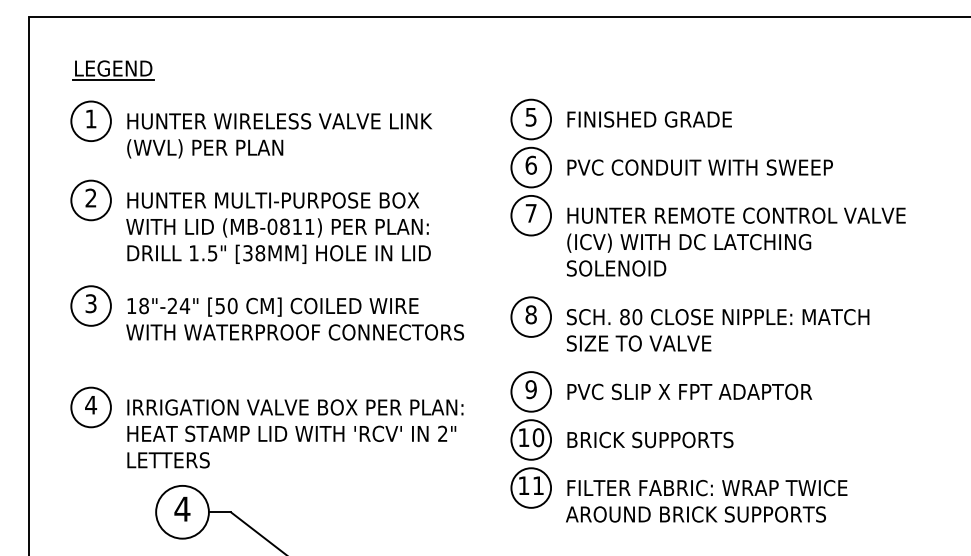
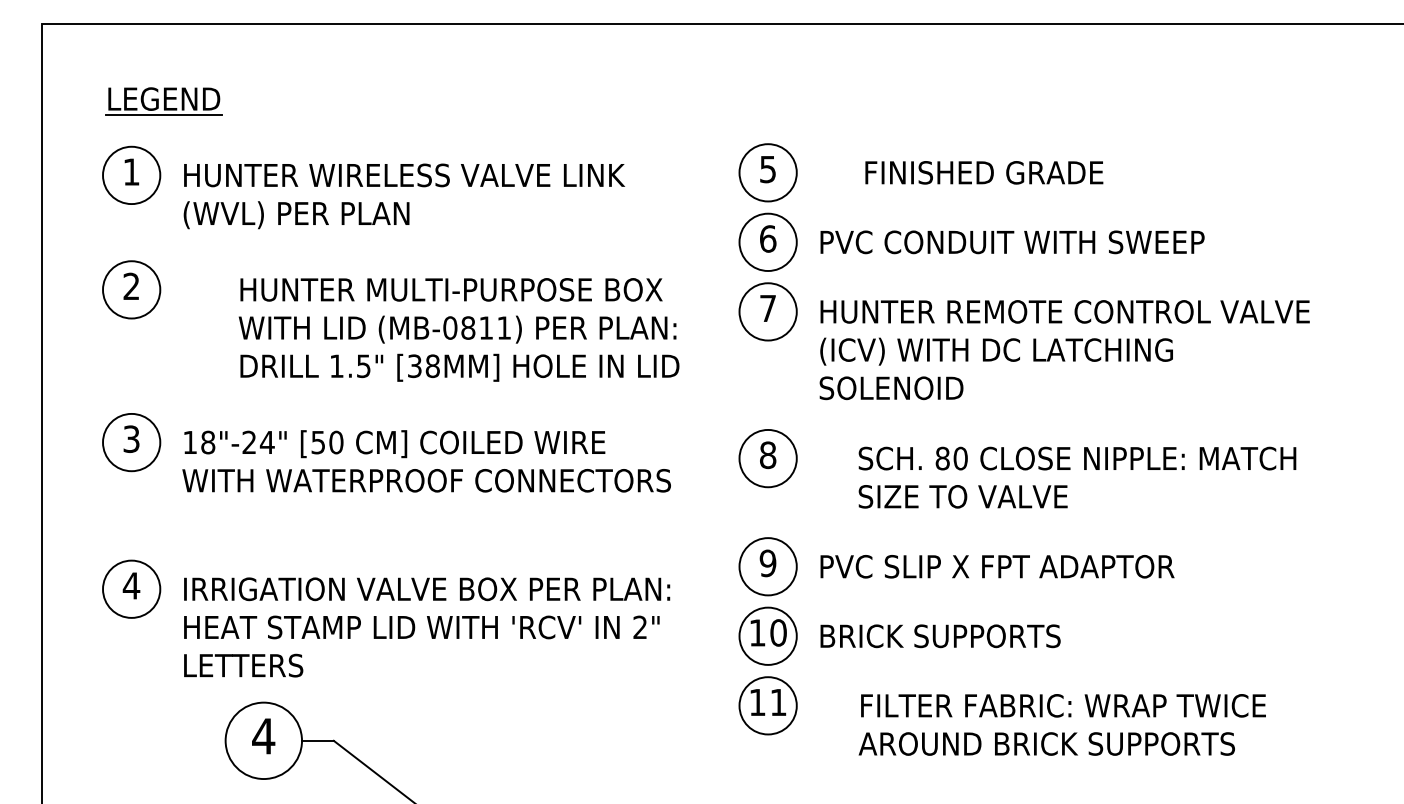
text: (649, 119) -> (984, 172), moved
text: (278, 227) -> (459, 328), moved
text: (718, 330) -> (1078, 477), moved
text: (706, 501) -> (1062, 725), moved

